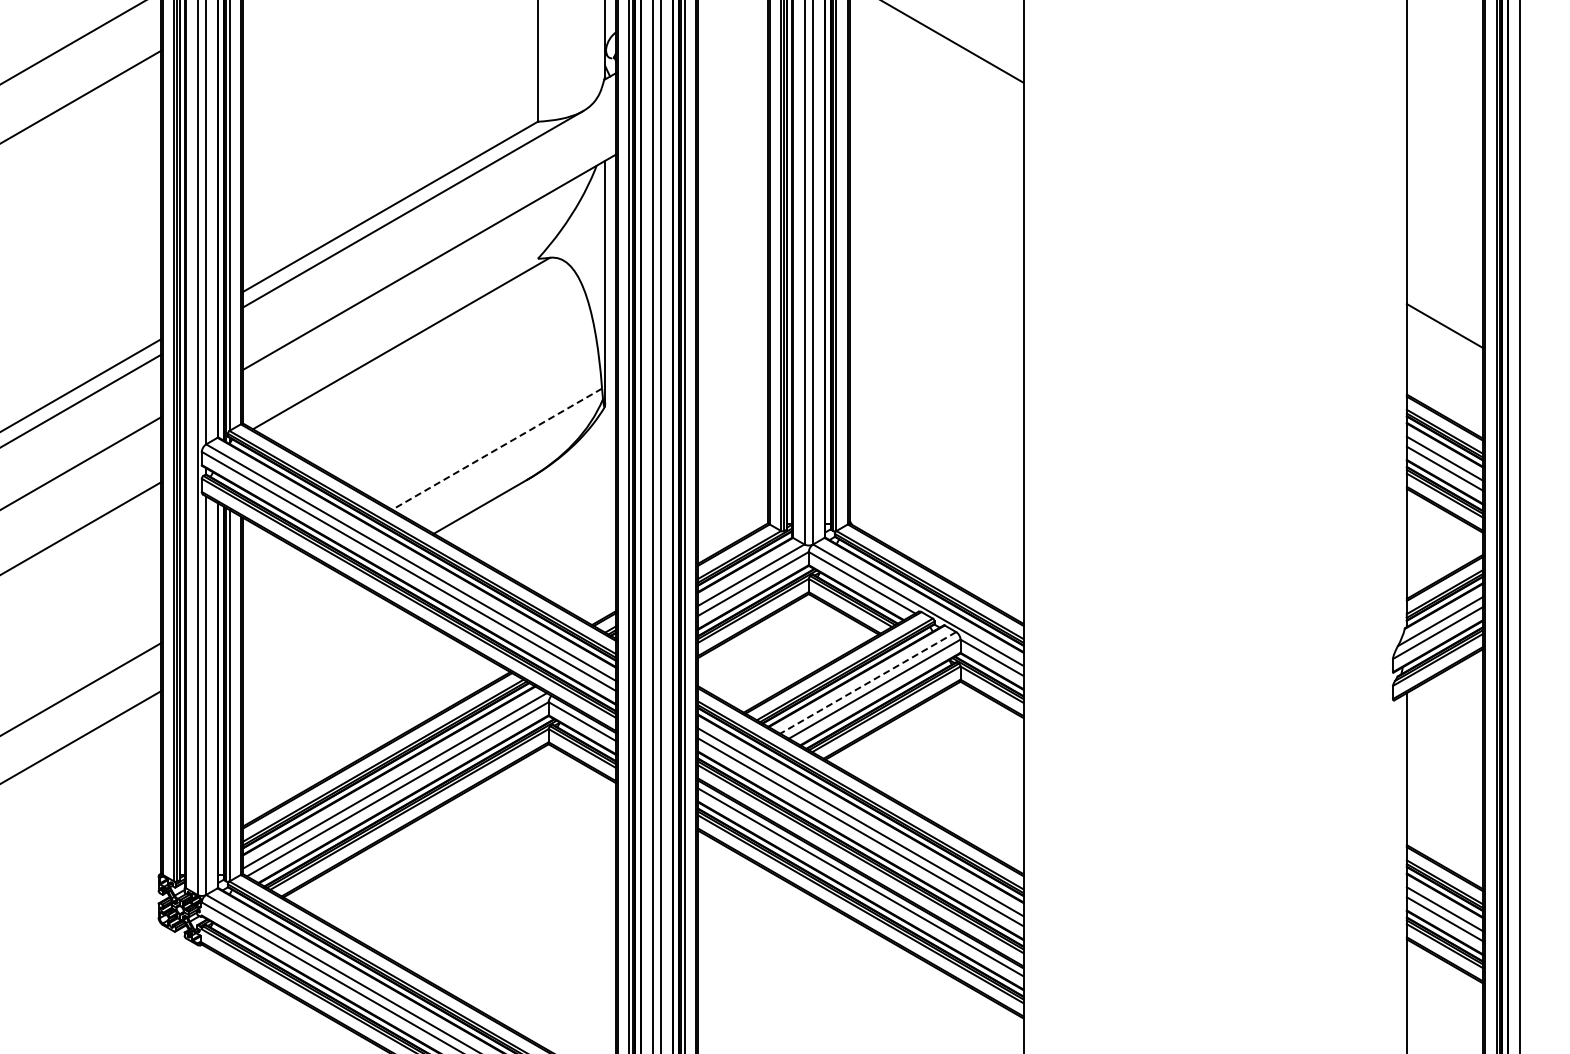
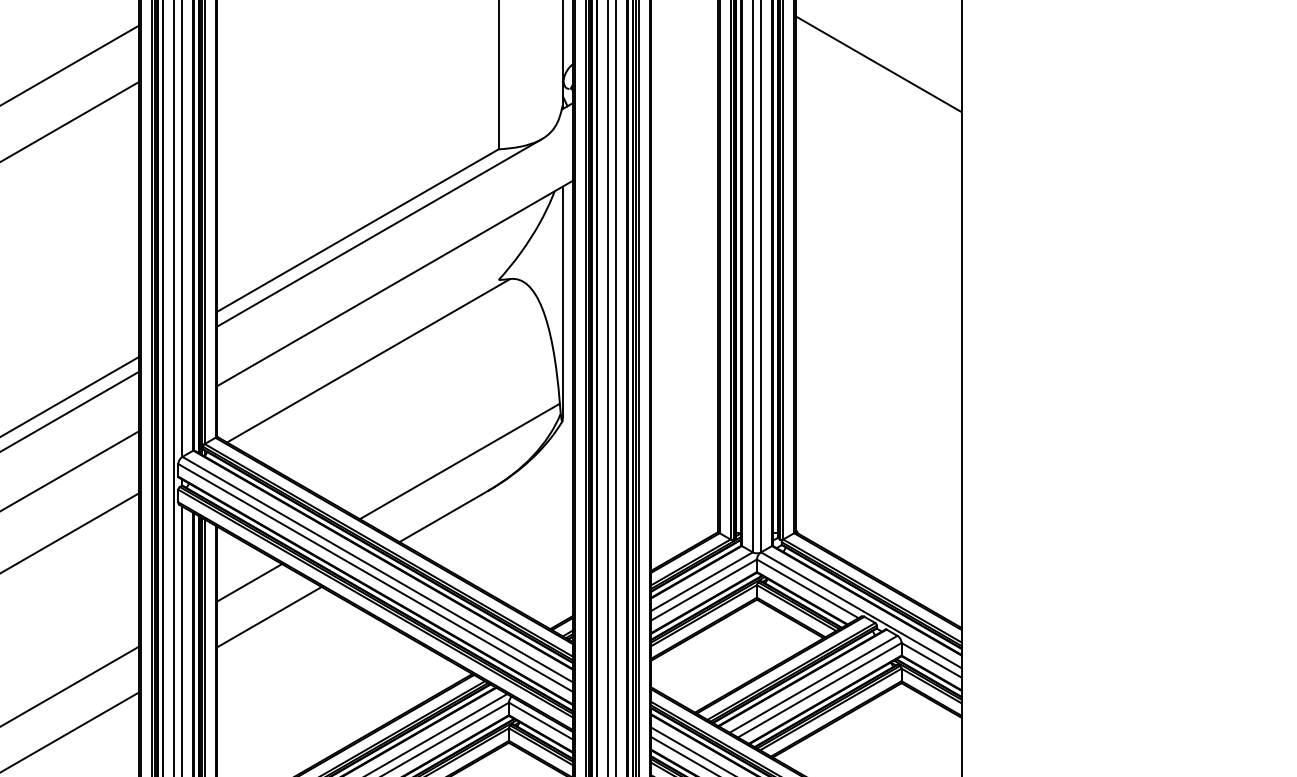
line: (496, 449) -> (459, 461), dashed -> solid
line: (276, 576) -> (249, 582), added
line: (297, 612) -> (269, 617), added
line: (868, 682) -> (813, 683), dashed -> solid

